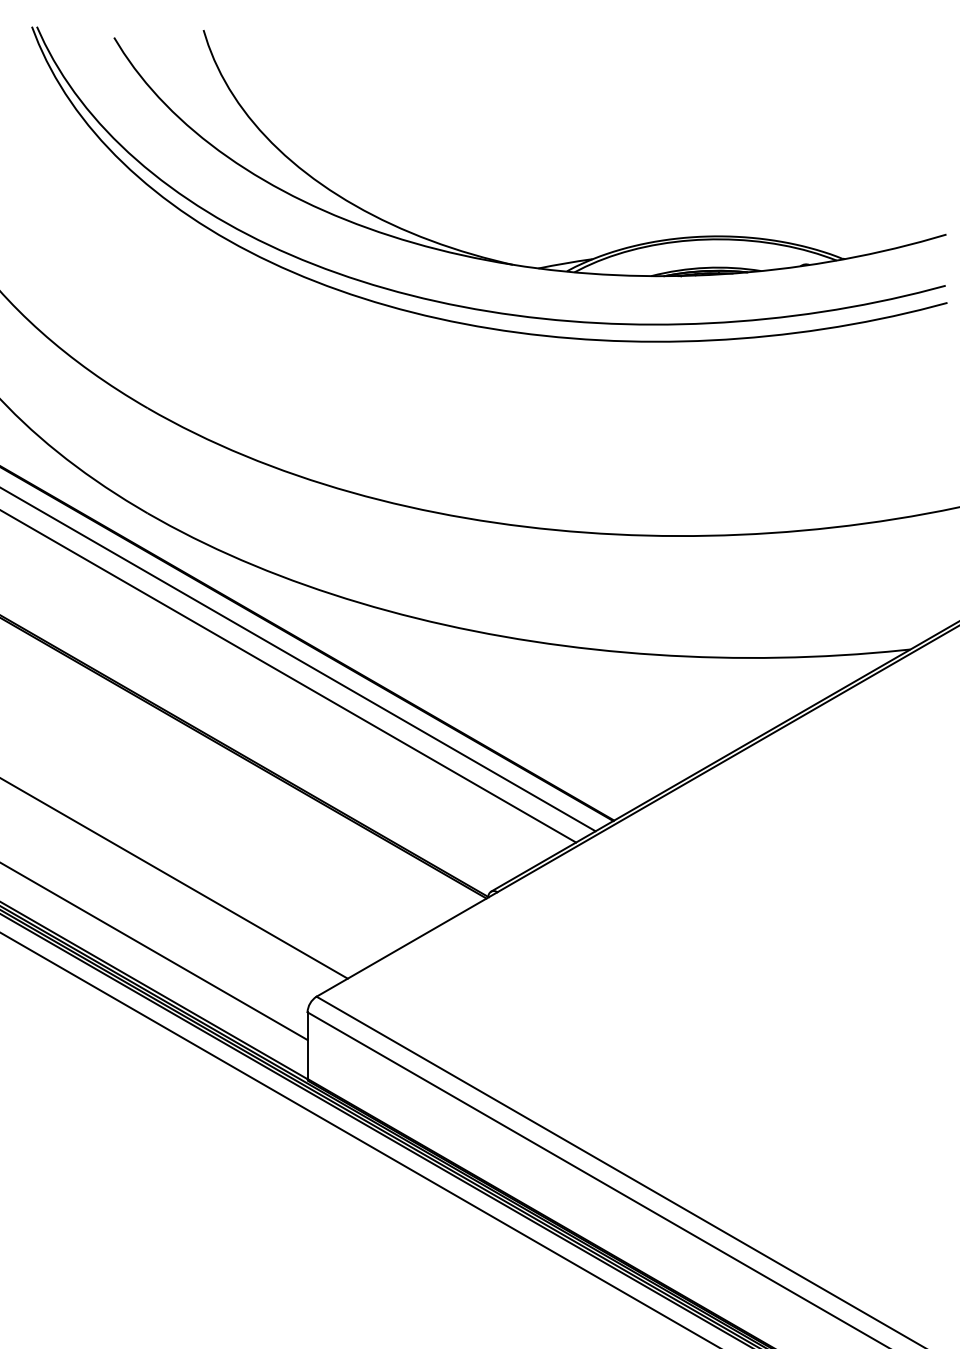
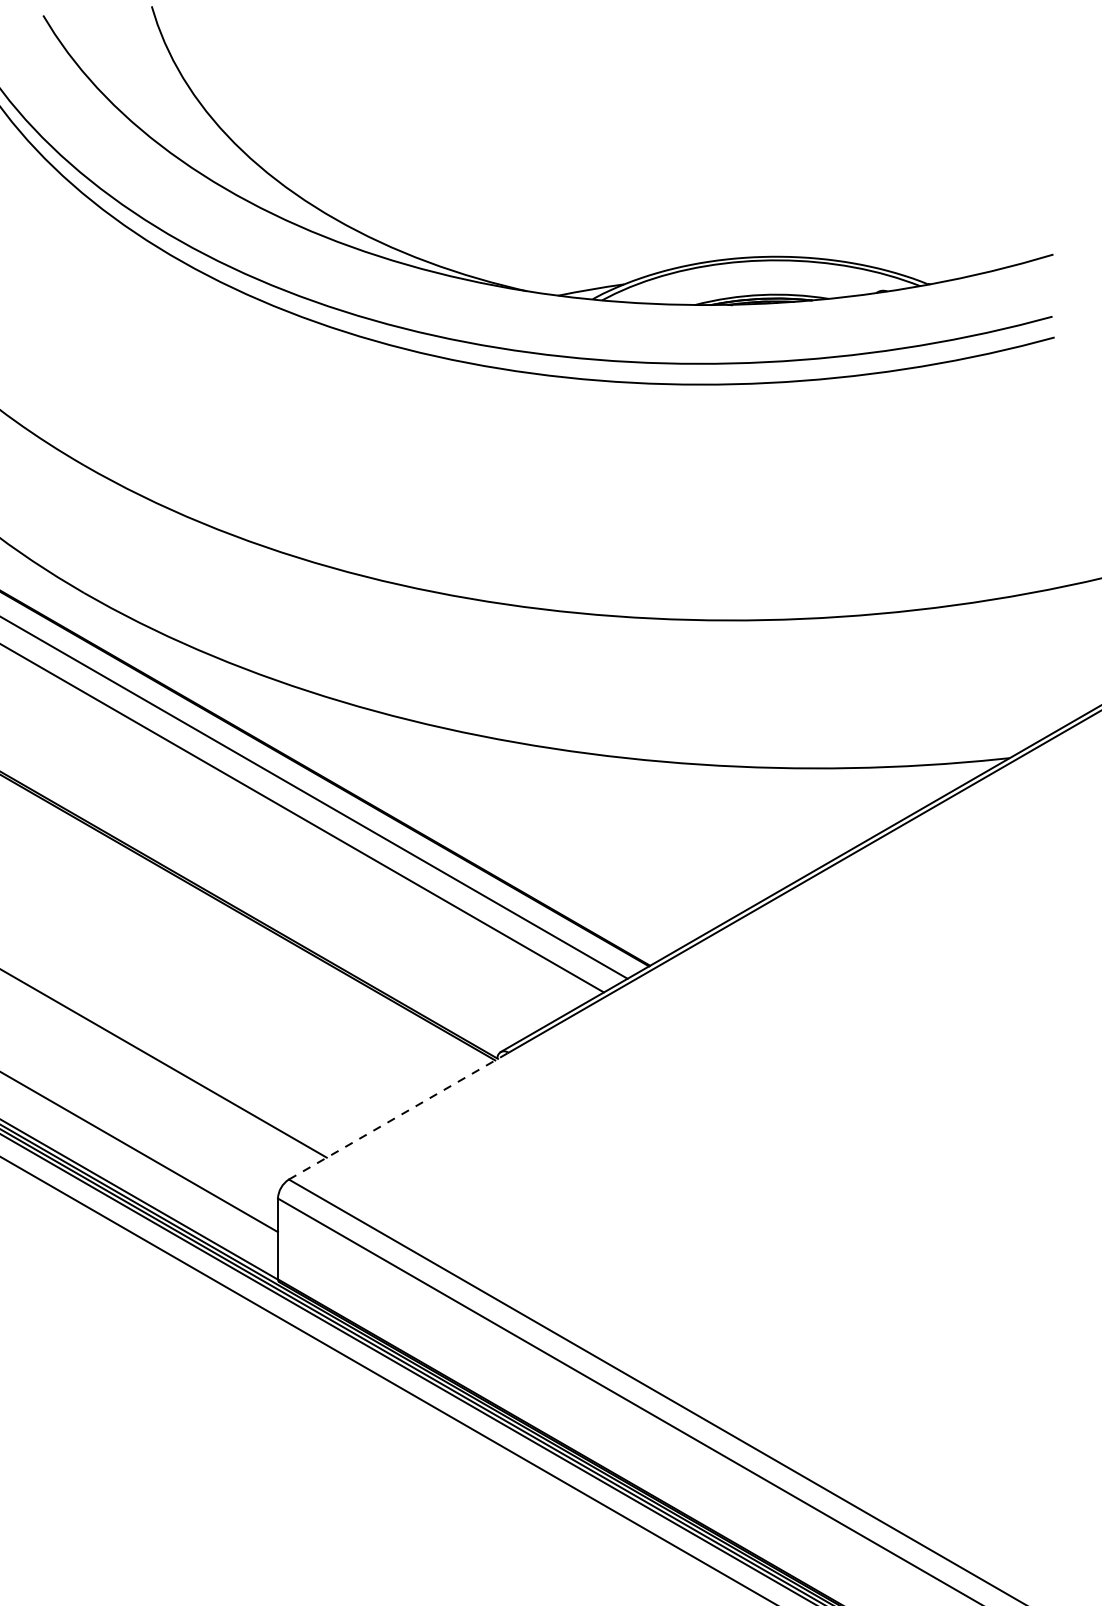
line: (407, 944) -> (399, 1116), solid -> dashed

